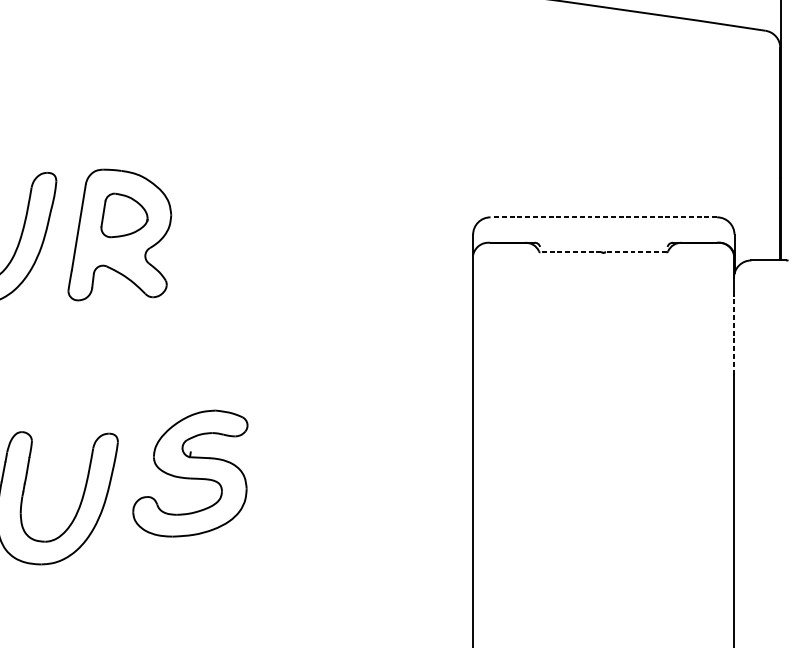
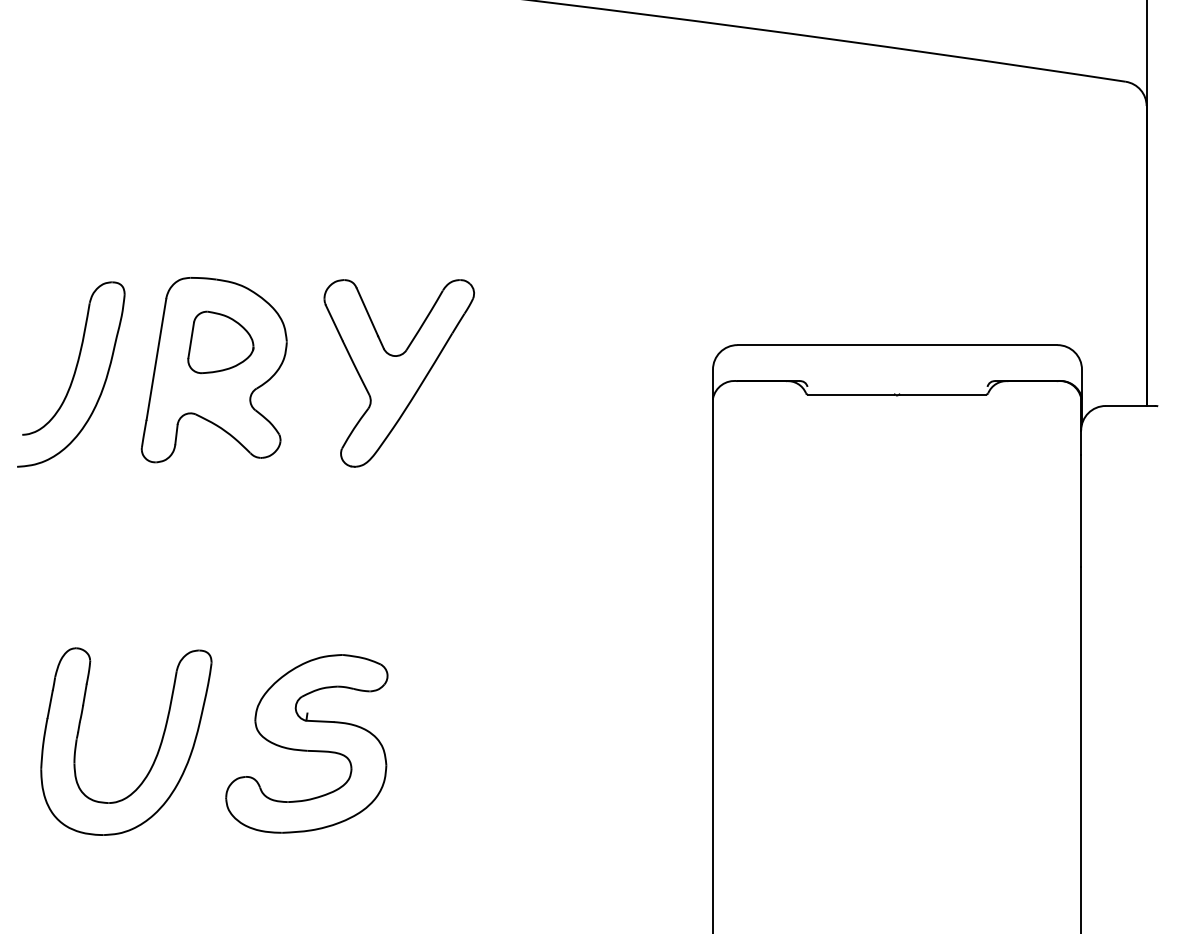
line: (603, 217) -> (897, 345), dashed -> solid
part: (250, 237) -> (398, 373), added
line: (571, 252) -> (851, 394), dashed -> solid
line: (636, 252) -> (943, 394), dashed -> solid
line: (734, 335) -> (1081, 511), dashed -> solid
part: (190, 473) -> (306, 743), moved

